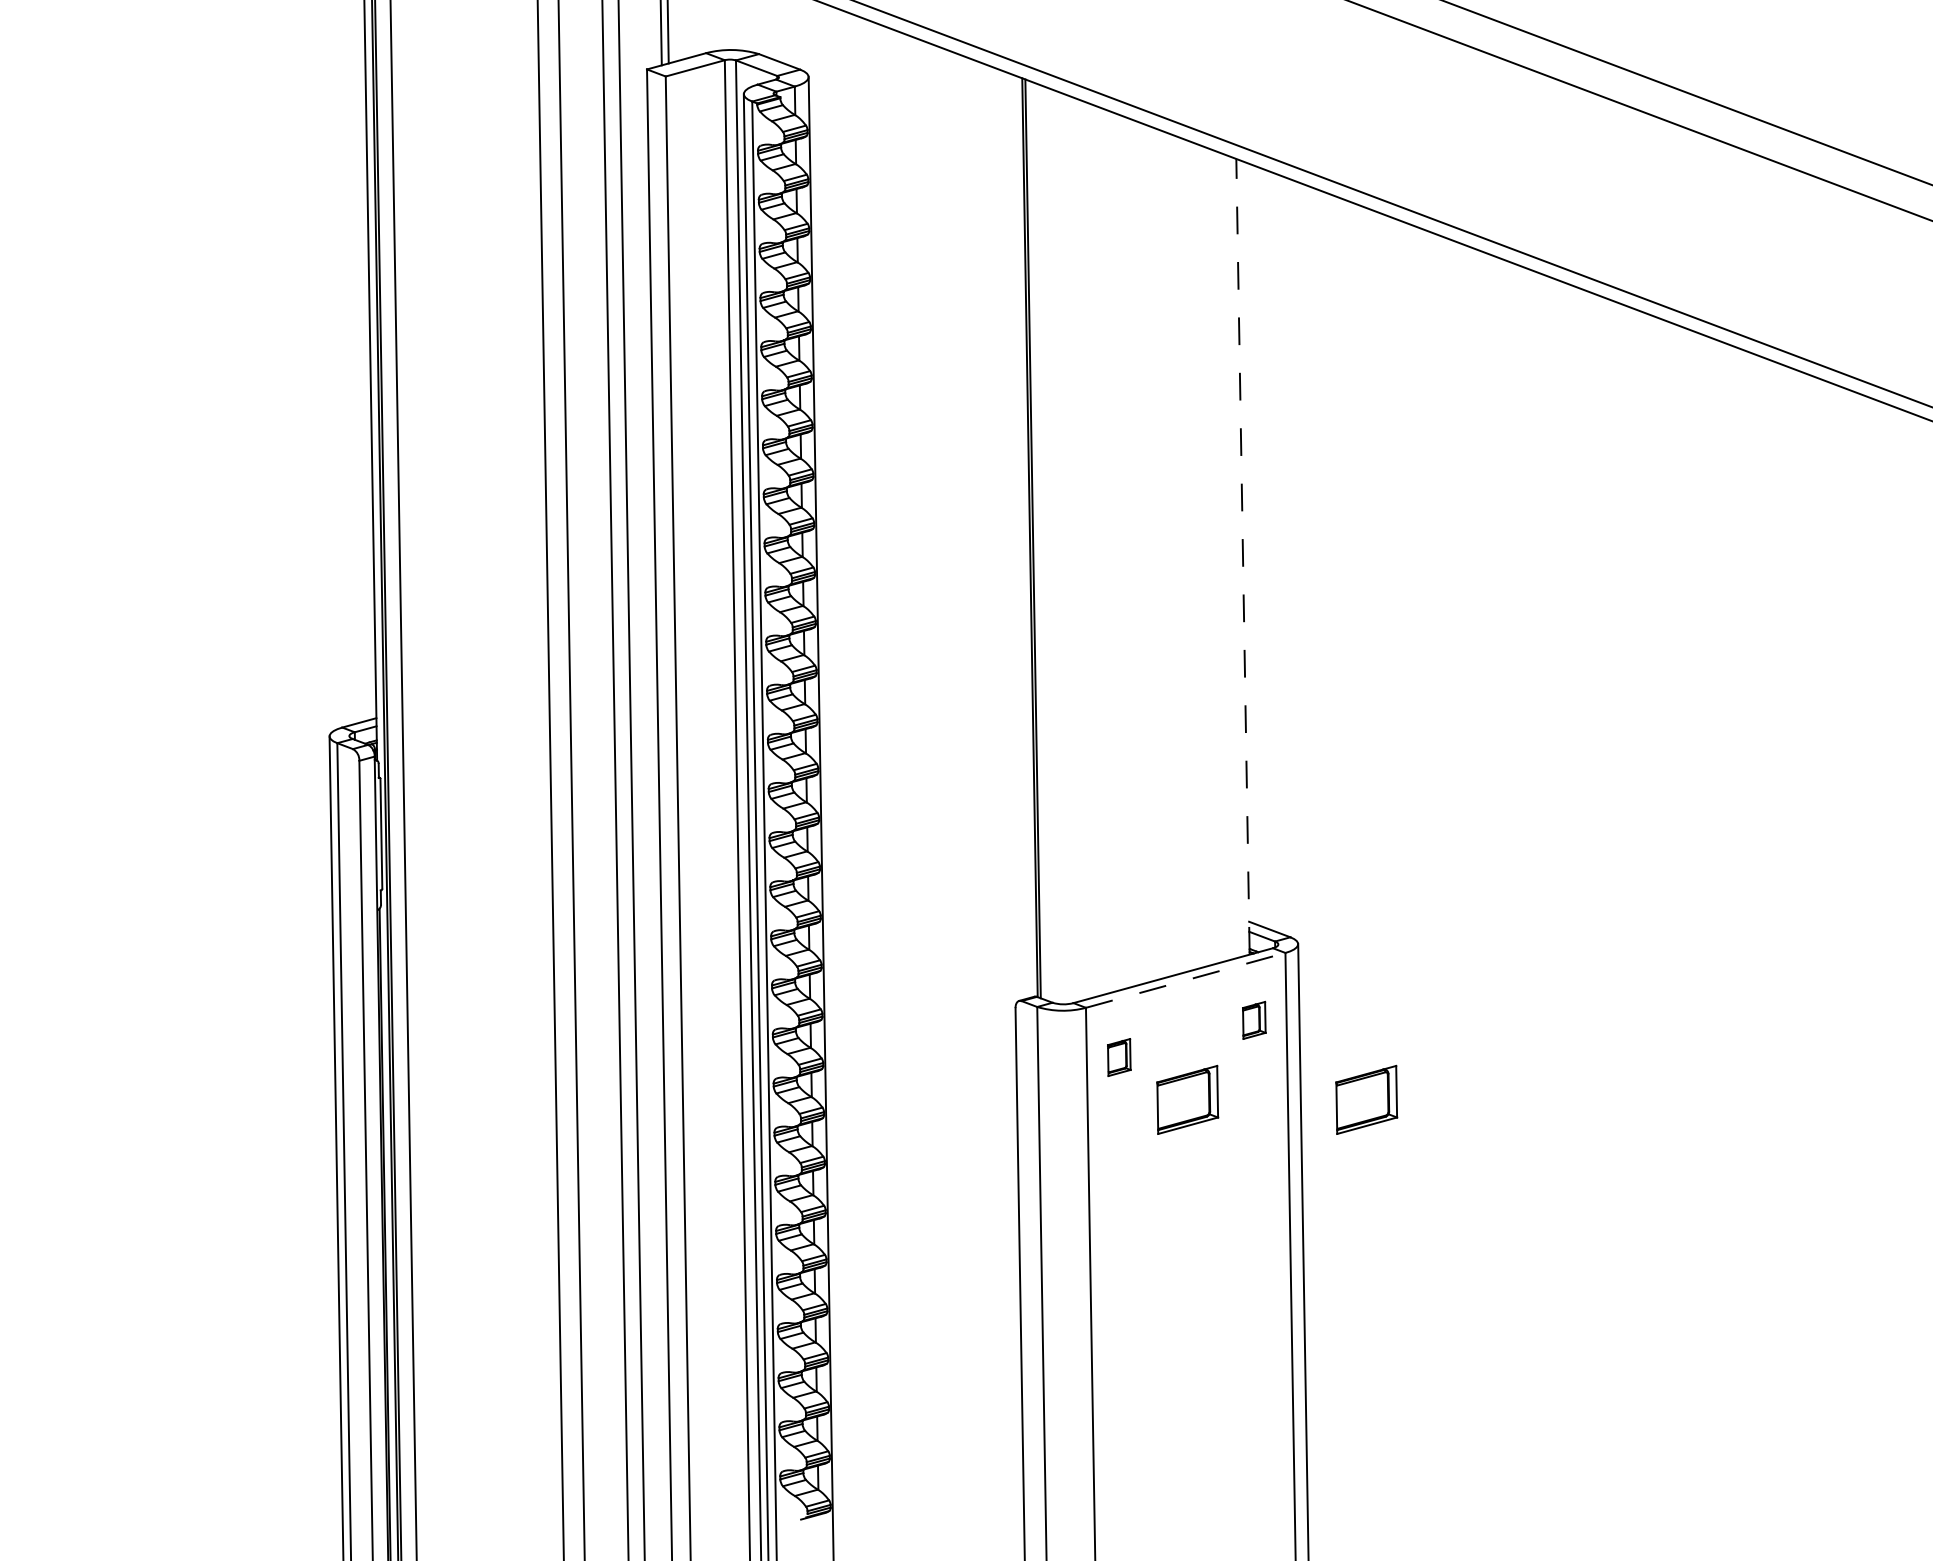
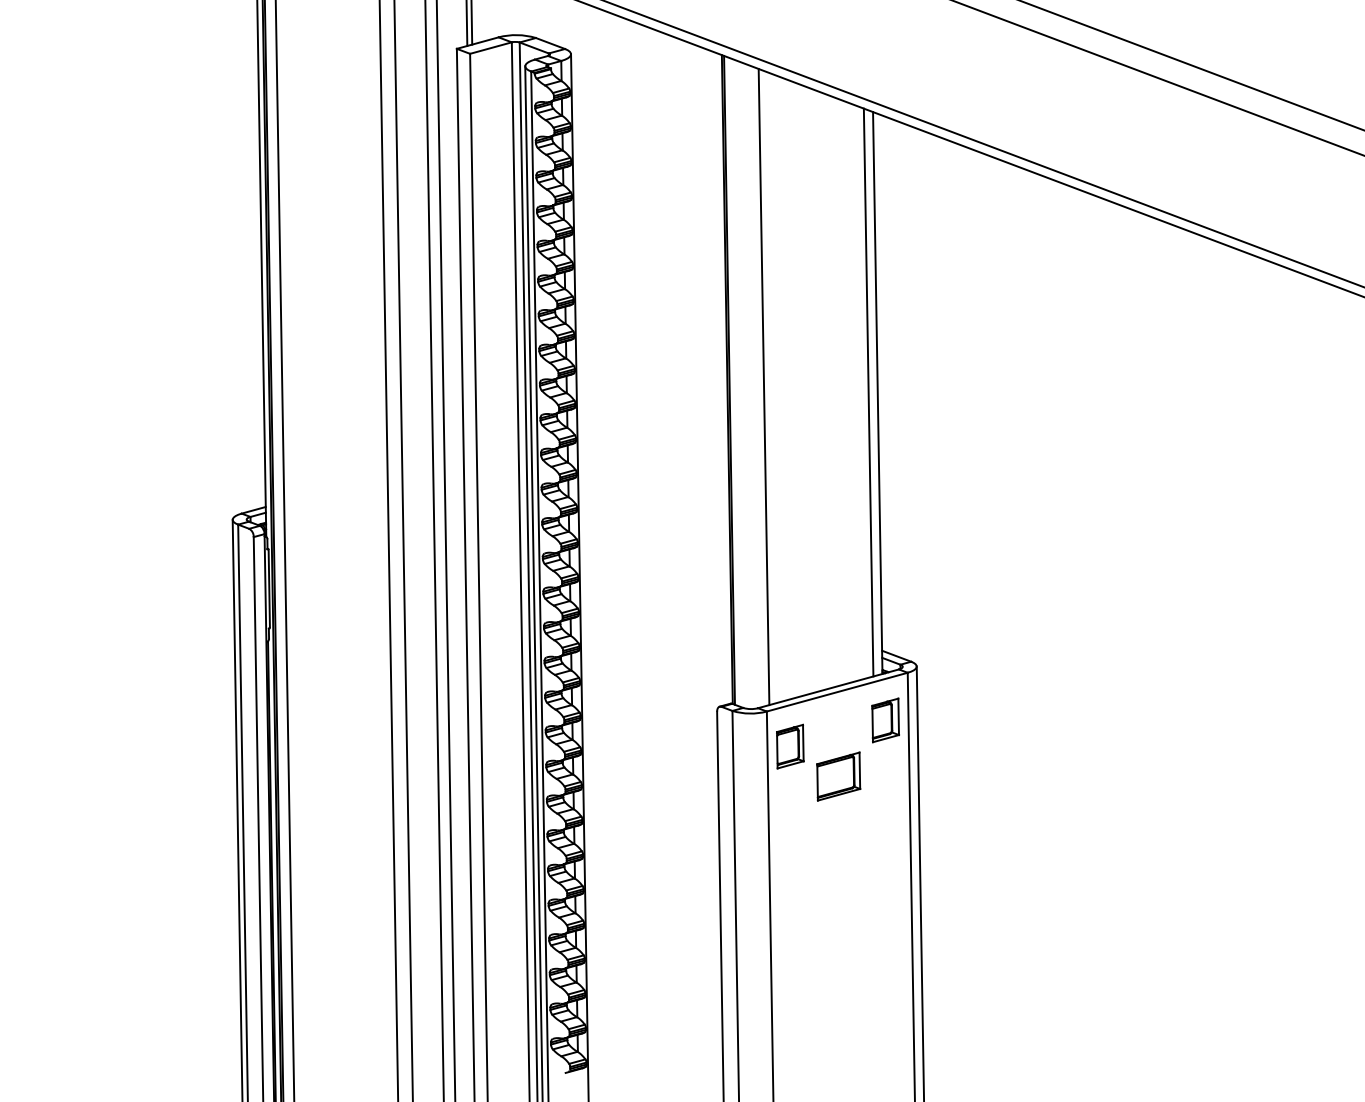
line: (1081, 547) -> (763, 386), added
line: (1229, 556) -> (868, 392), added
line: (1243, 556) -> (878, 392), dashed -> solid
line: (1186, 980) -> (837, 692), dashed -> solid
part: (1254, 1020) -> (885, 720), size x1.67
part: (1119, 1057) -> (790, 746), size x1.67
part: (1366, 1099) -> (964, 776), removed

